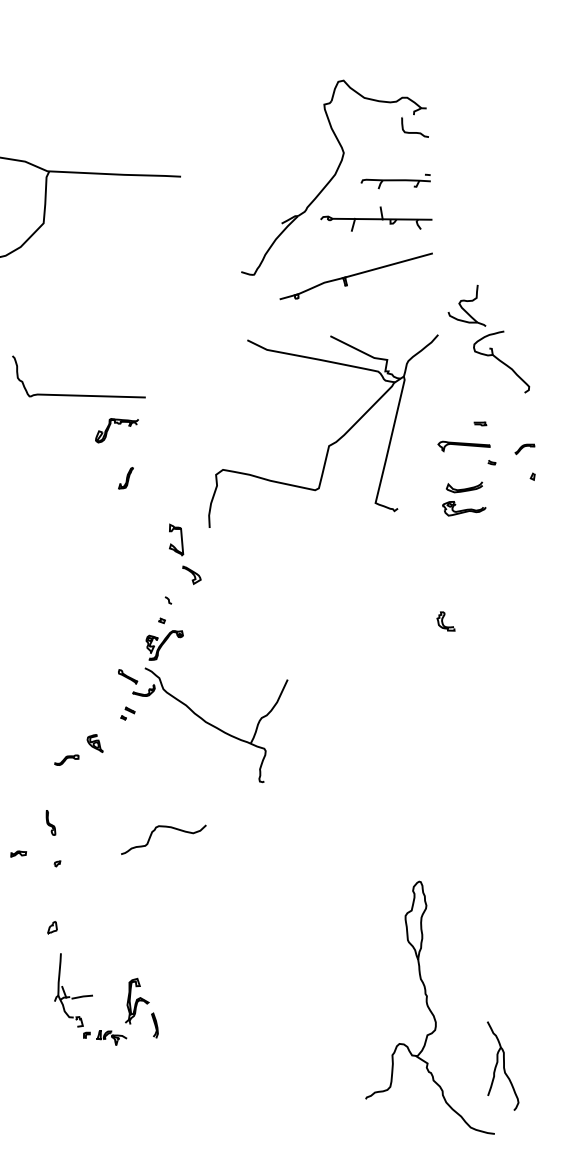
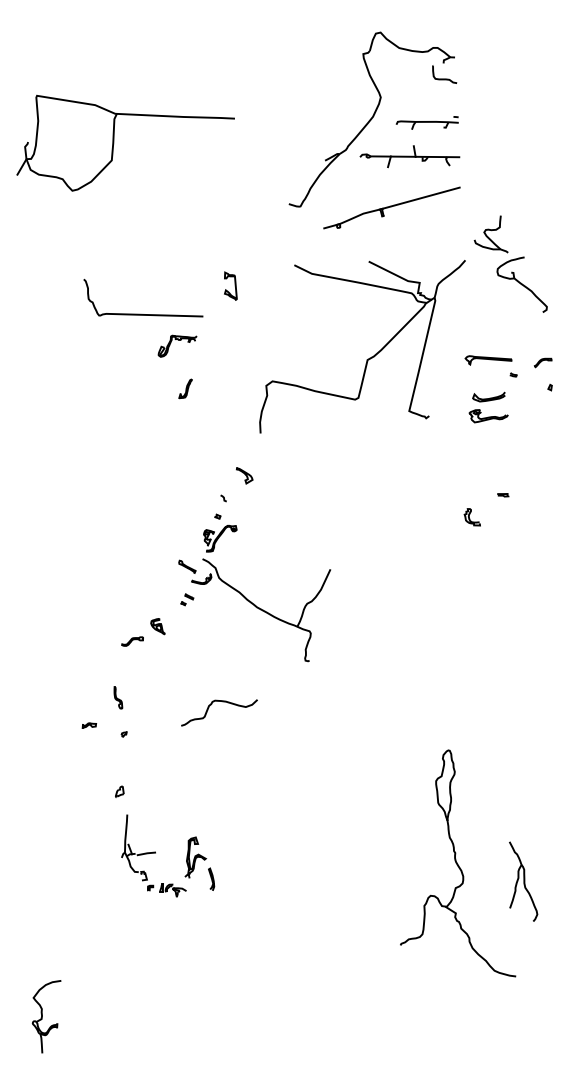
part: (480, 424) -> (503, 495), moved
part: (176, 539) -> (230, 285), moved
part: (503, 1065) -> (523, 881), moved

